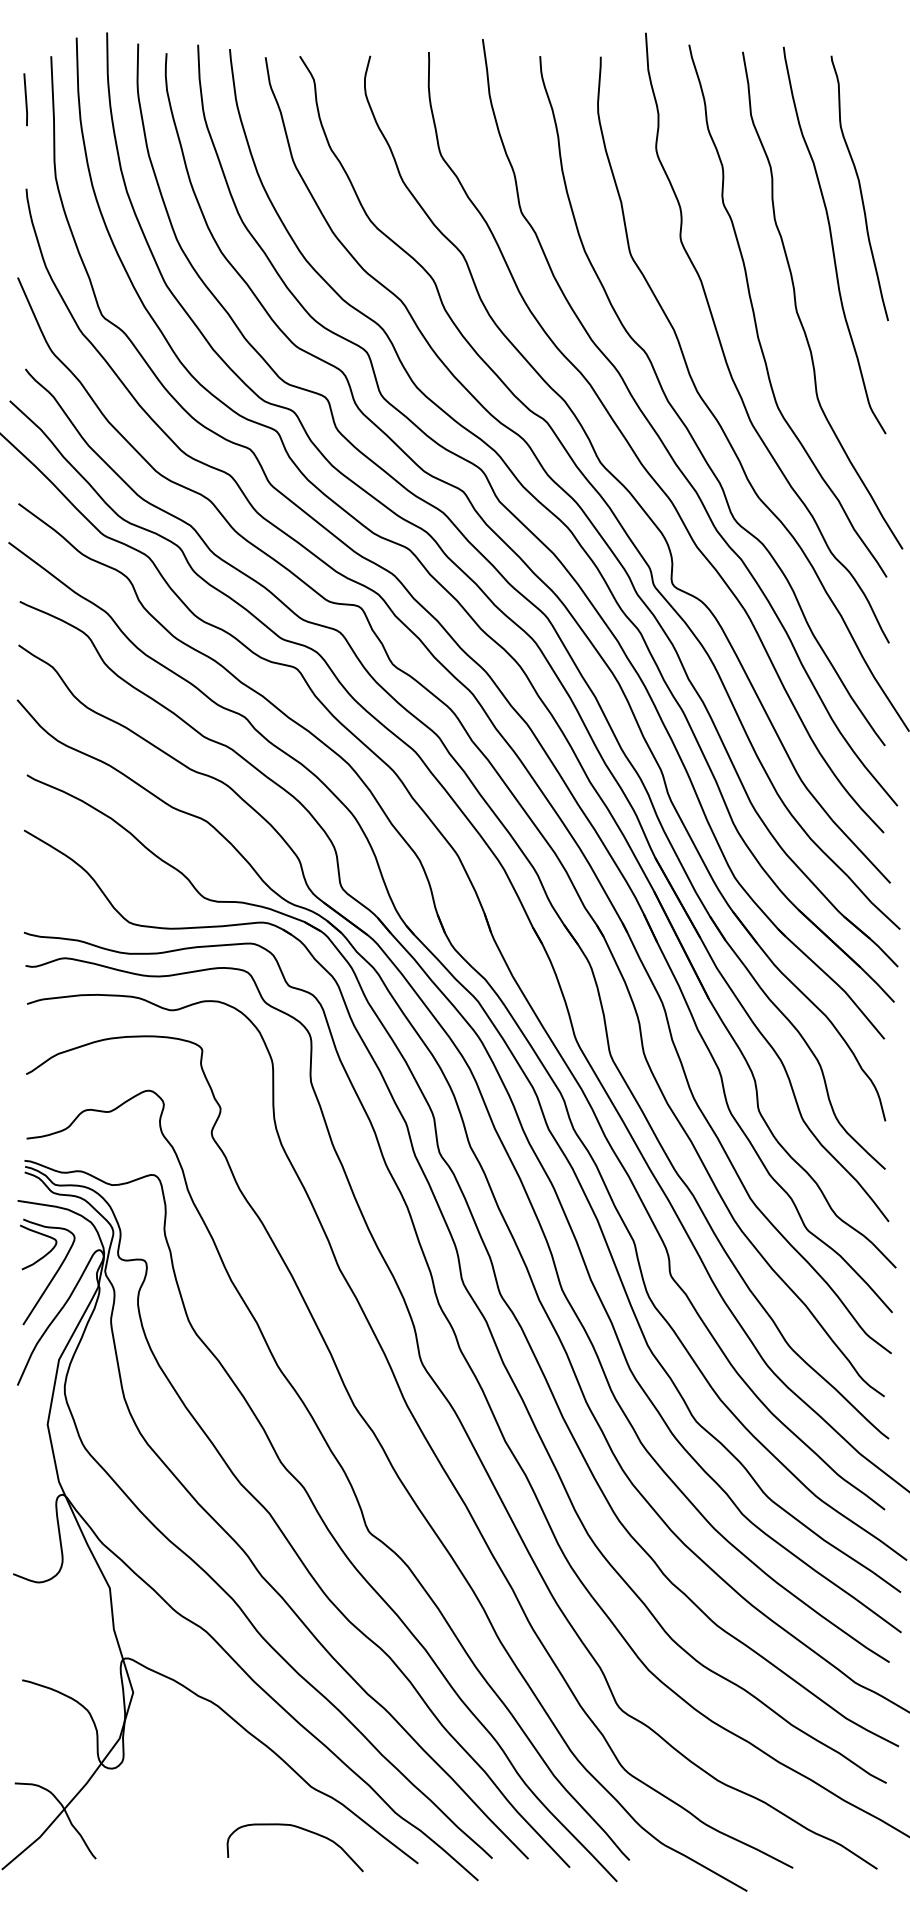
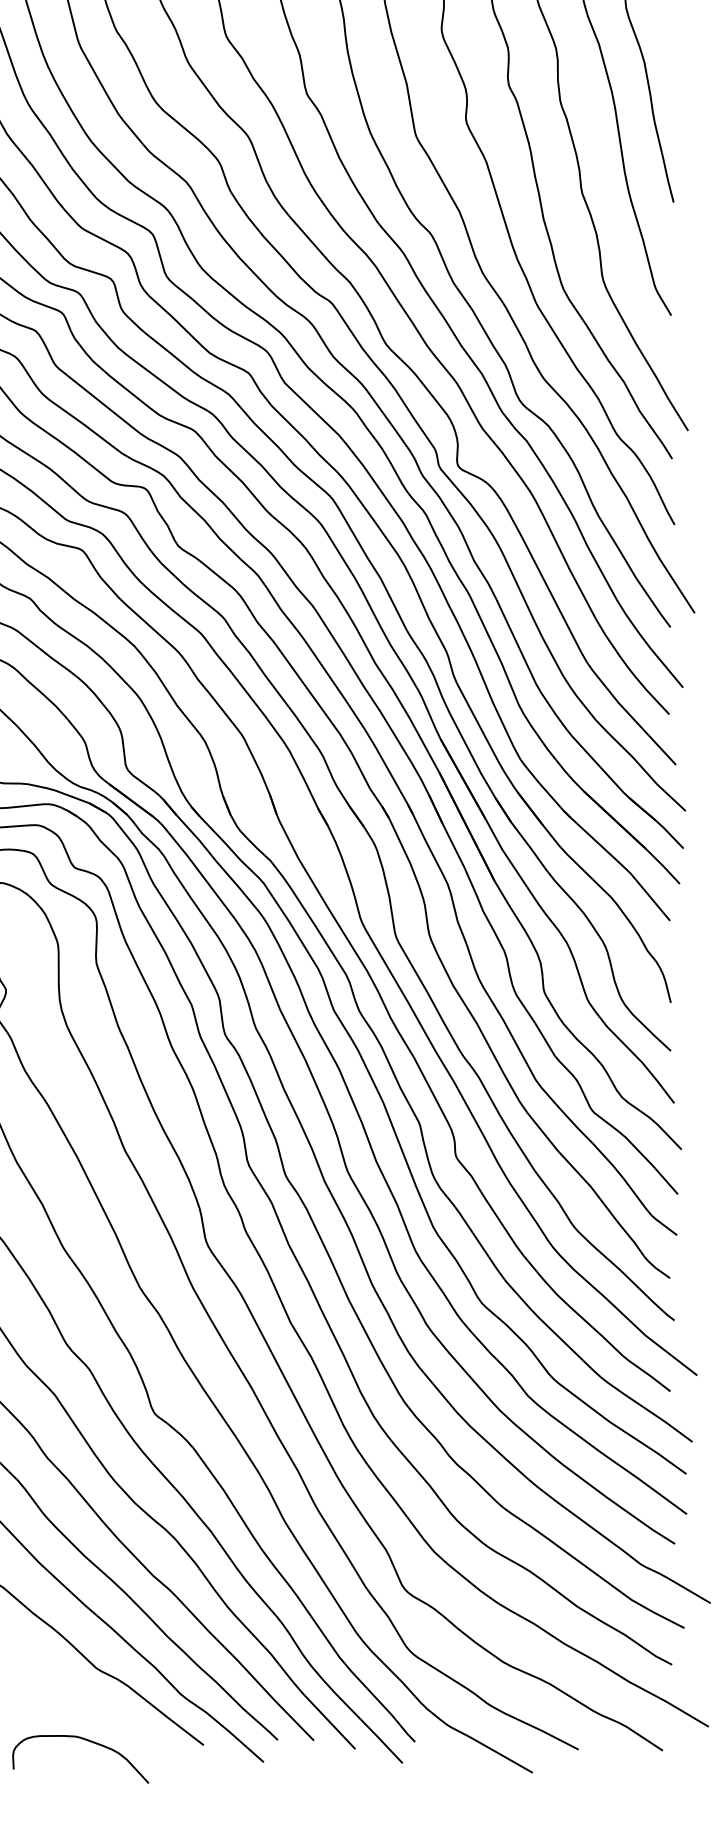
curve: (301, 1829) -> (86, 1741), moved

